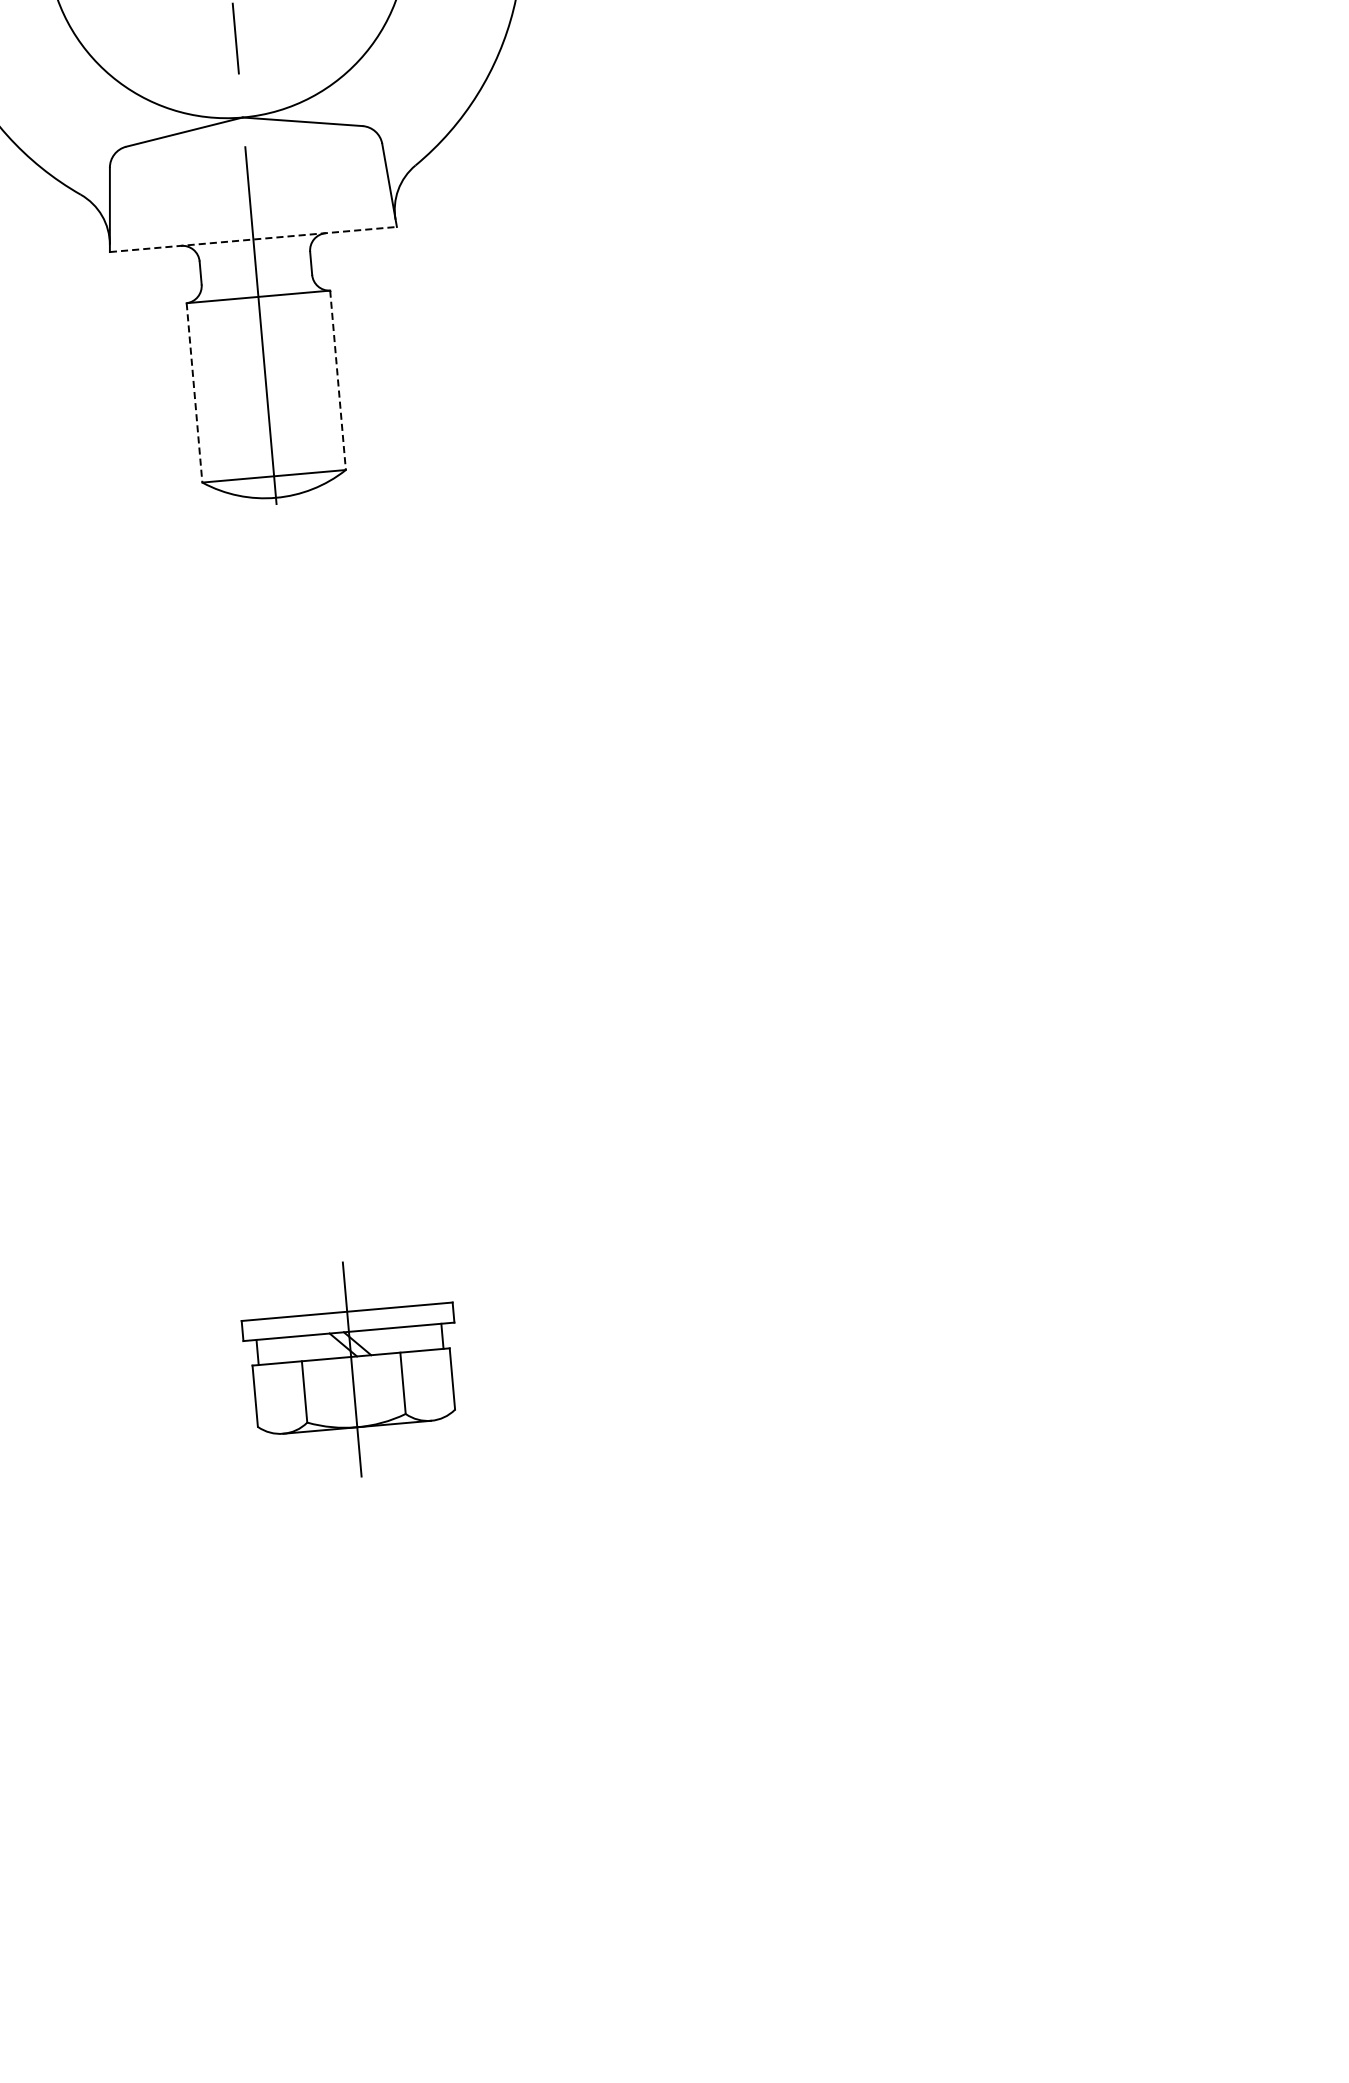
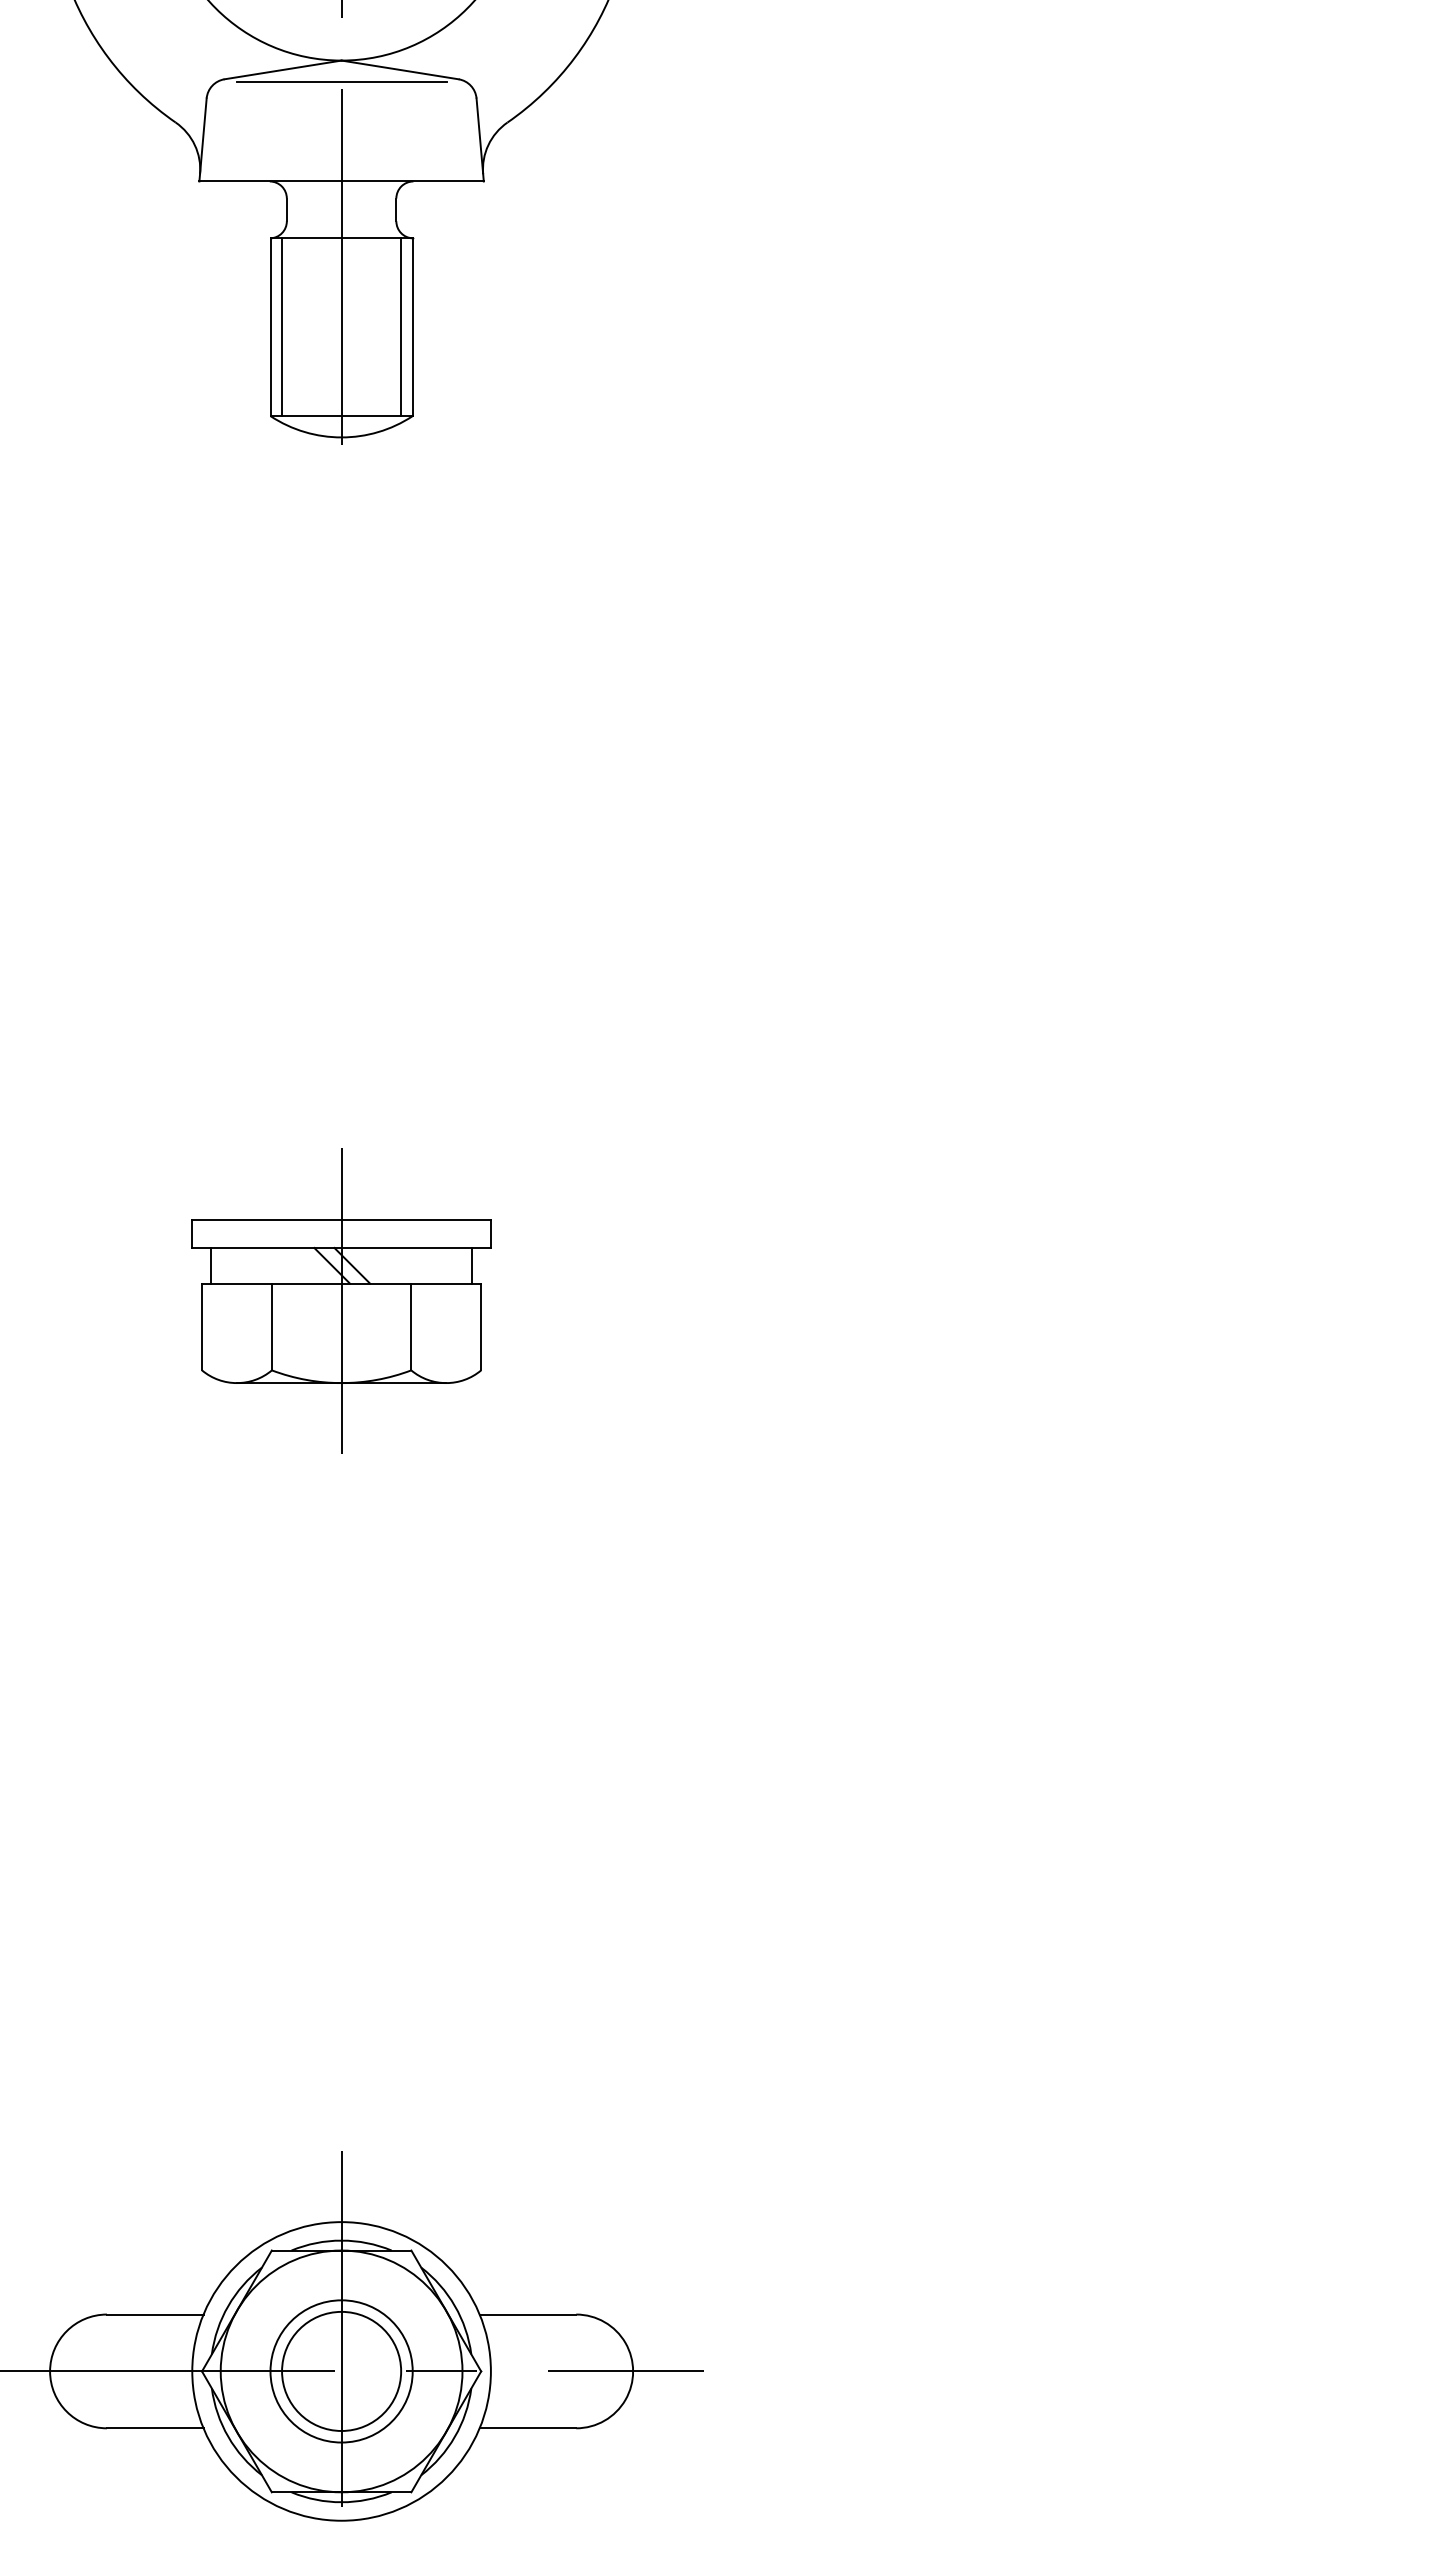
line: (244, 138) -> (341, 81), added
line: (254, 239) -> (342, 181), dashed -> solid
line: (337, 380) -> (412, 327), dashed -> solid
line: (326, 381) -> (401, 327), added
line: (206, 392) -> (282, 327), added
line: (194, 393) -> (270, 327), dashed -> solid
part: (352, 1368) -> (341, 1300), size x1.43

